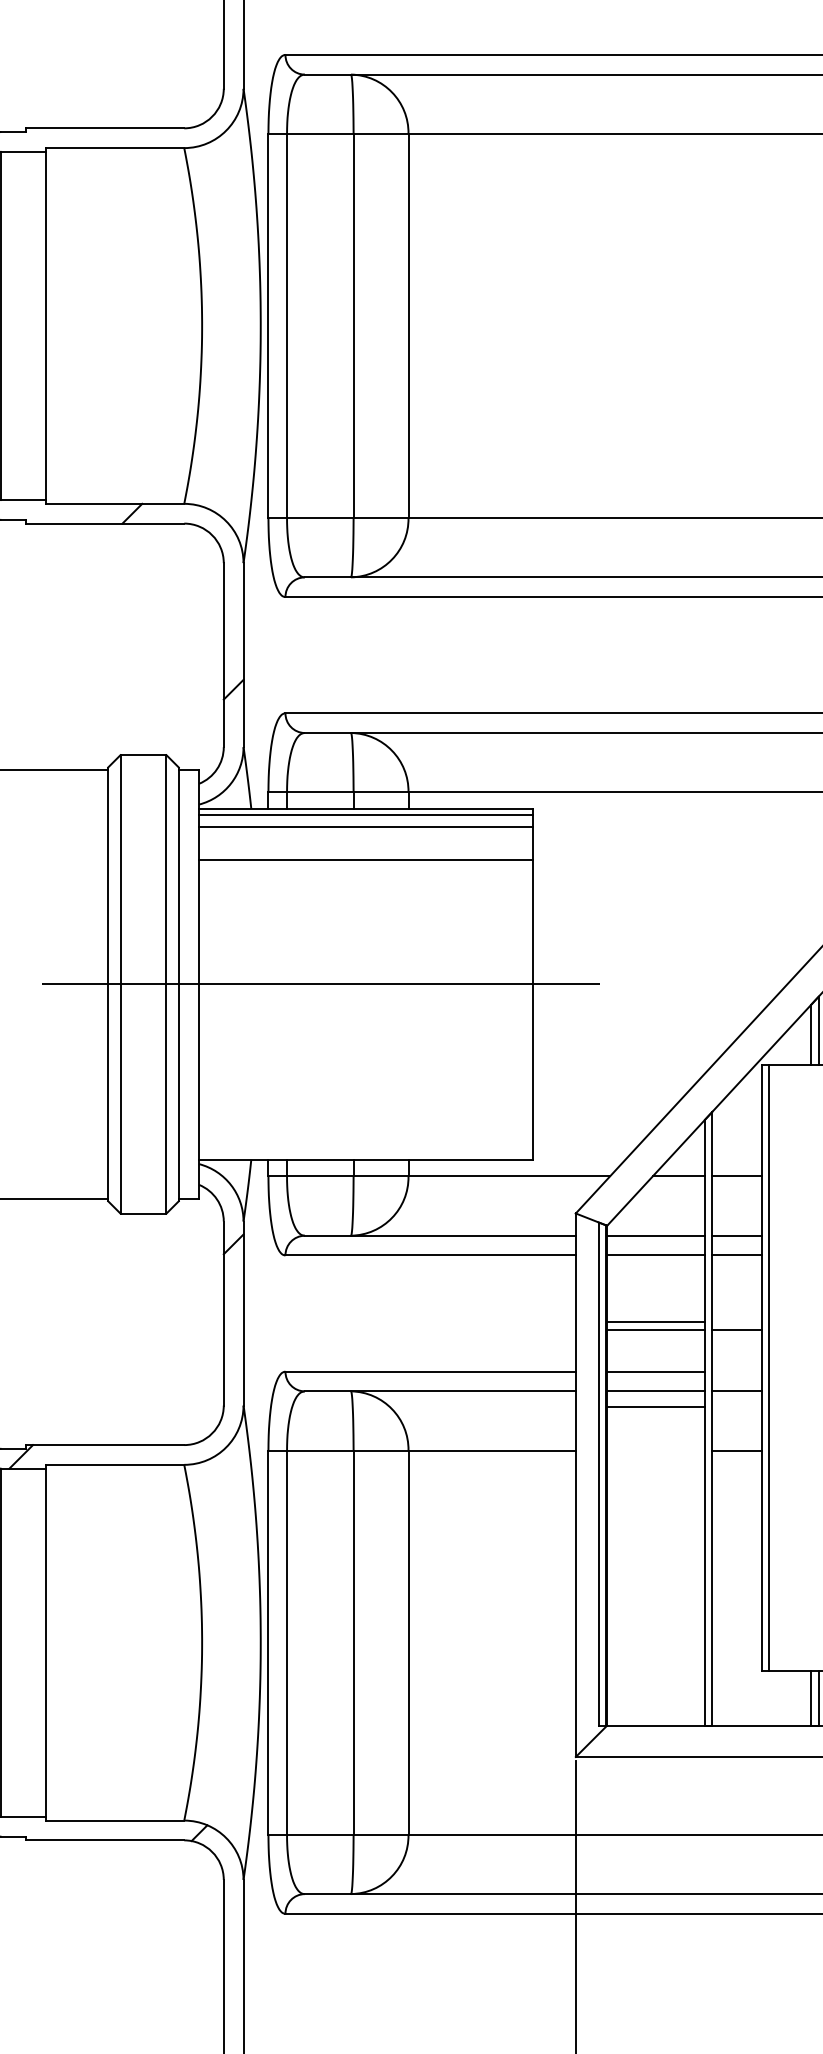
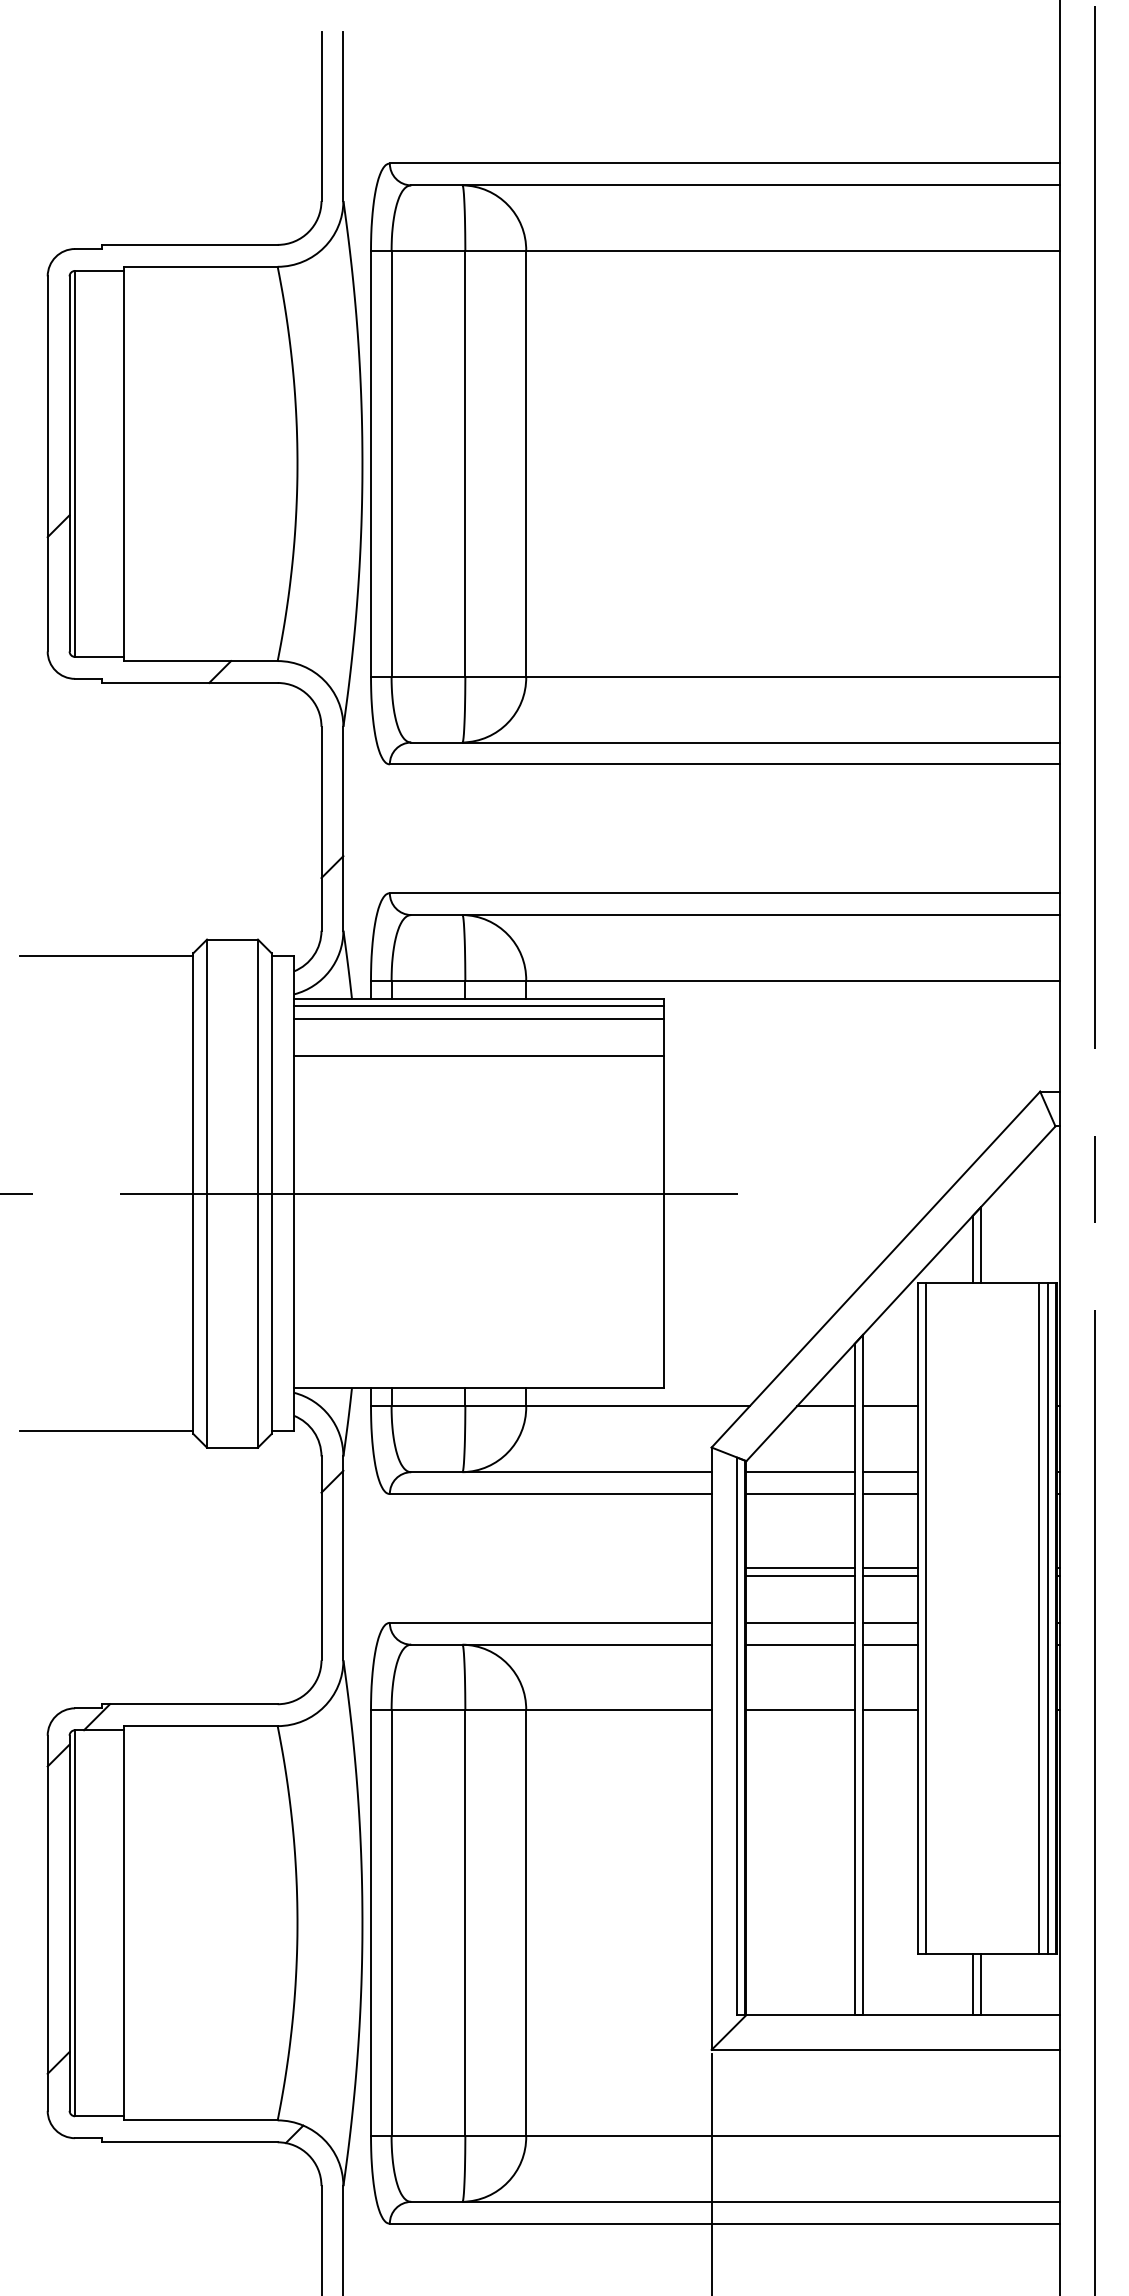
line: (737, 1322) -> (890, 1568), added
line: (737, 1371) -> (890, 1622), added
line: (655, 1407) -> (800, 1710), moved

